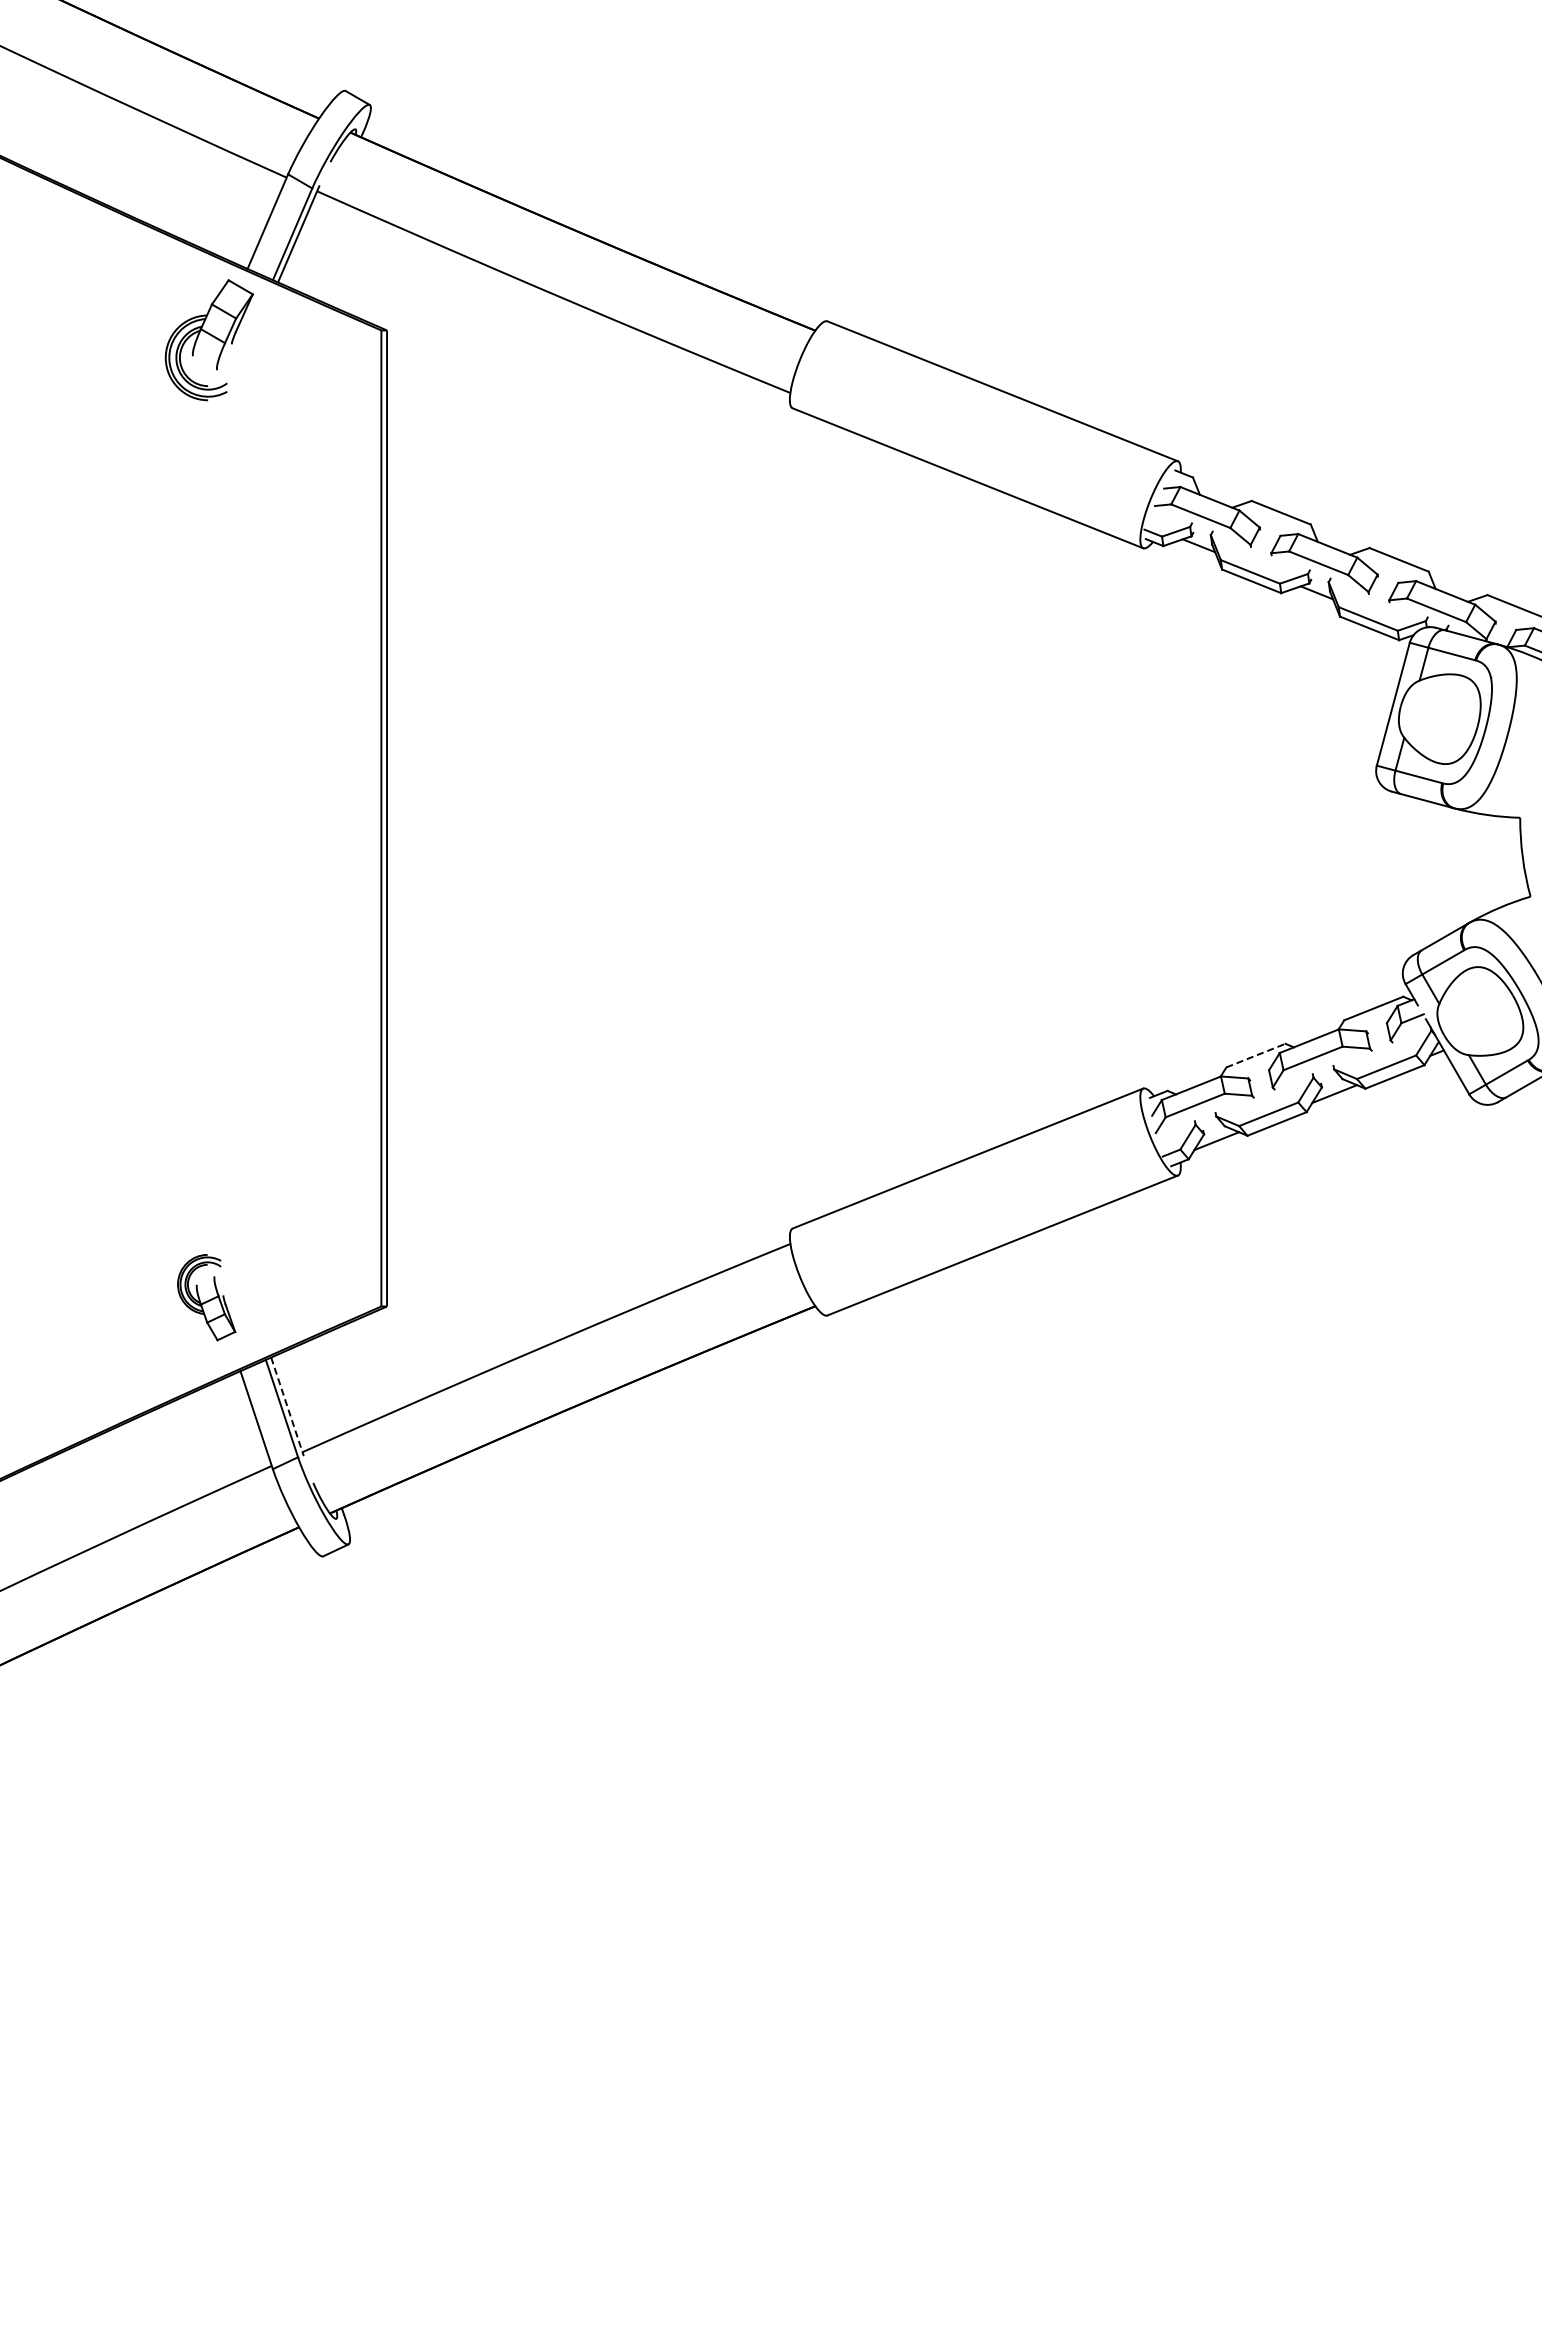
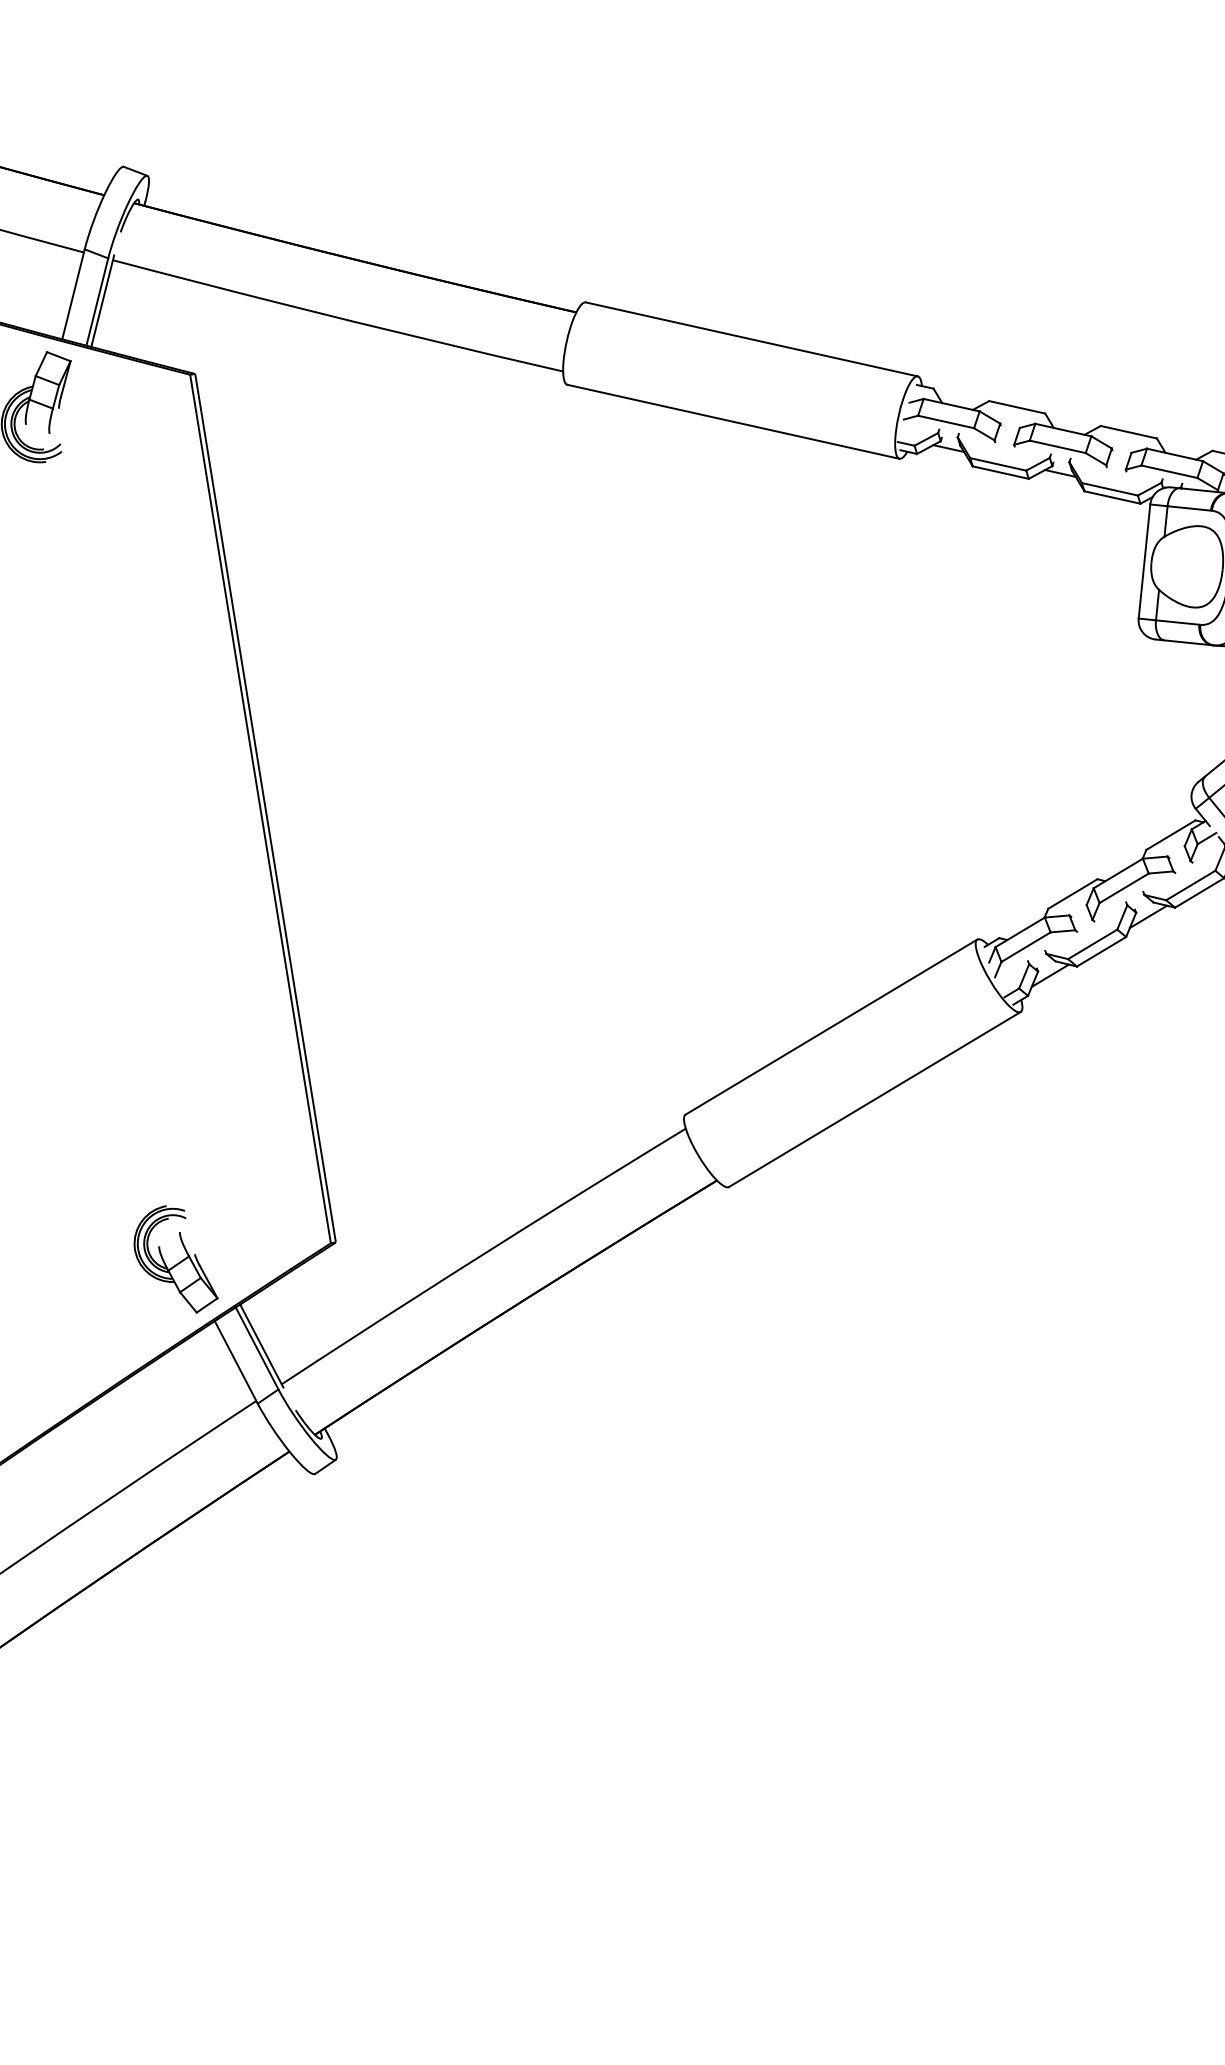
line: (1255, 1055) -> (1072, 893), dashed -> solid
part: (206, 1297) -> (173, 1260), size x1.43
line: (287, 1406) -> (261, 1345), dashed -> solid

